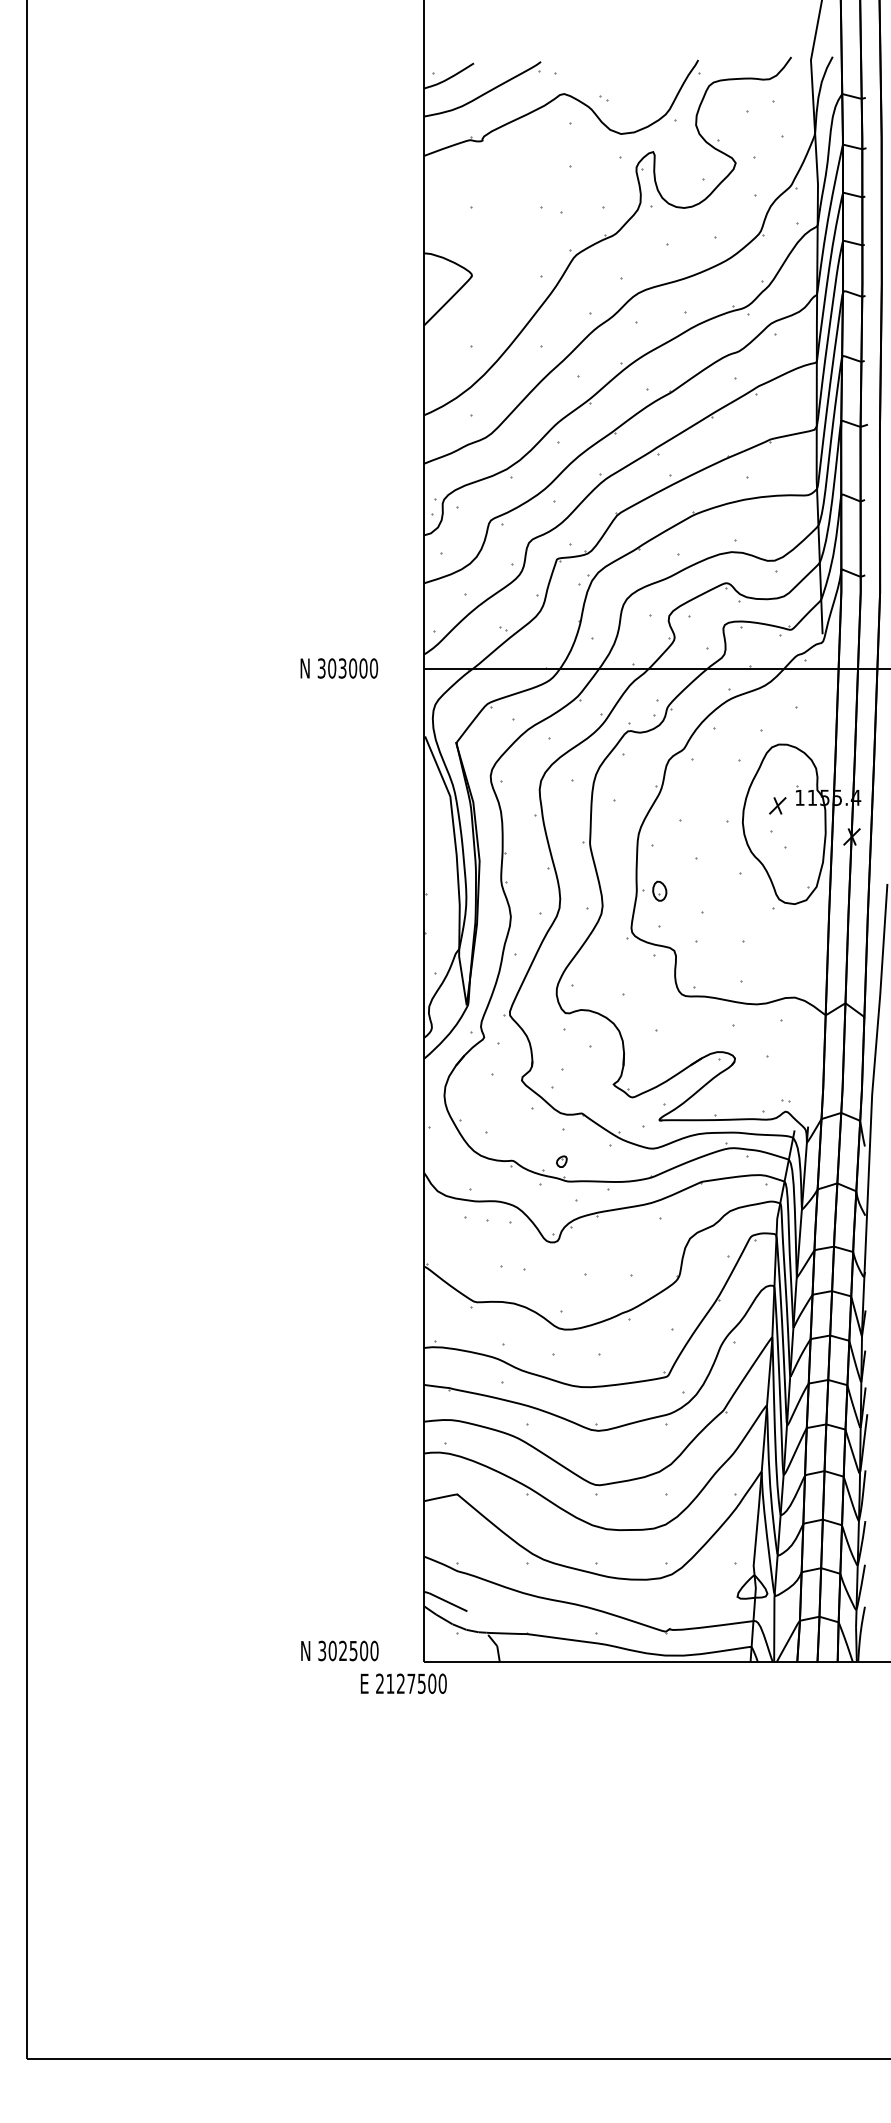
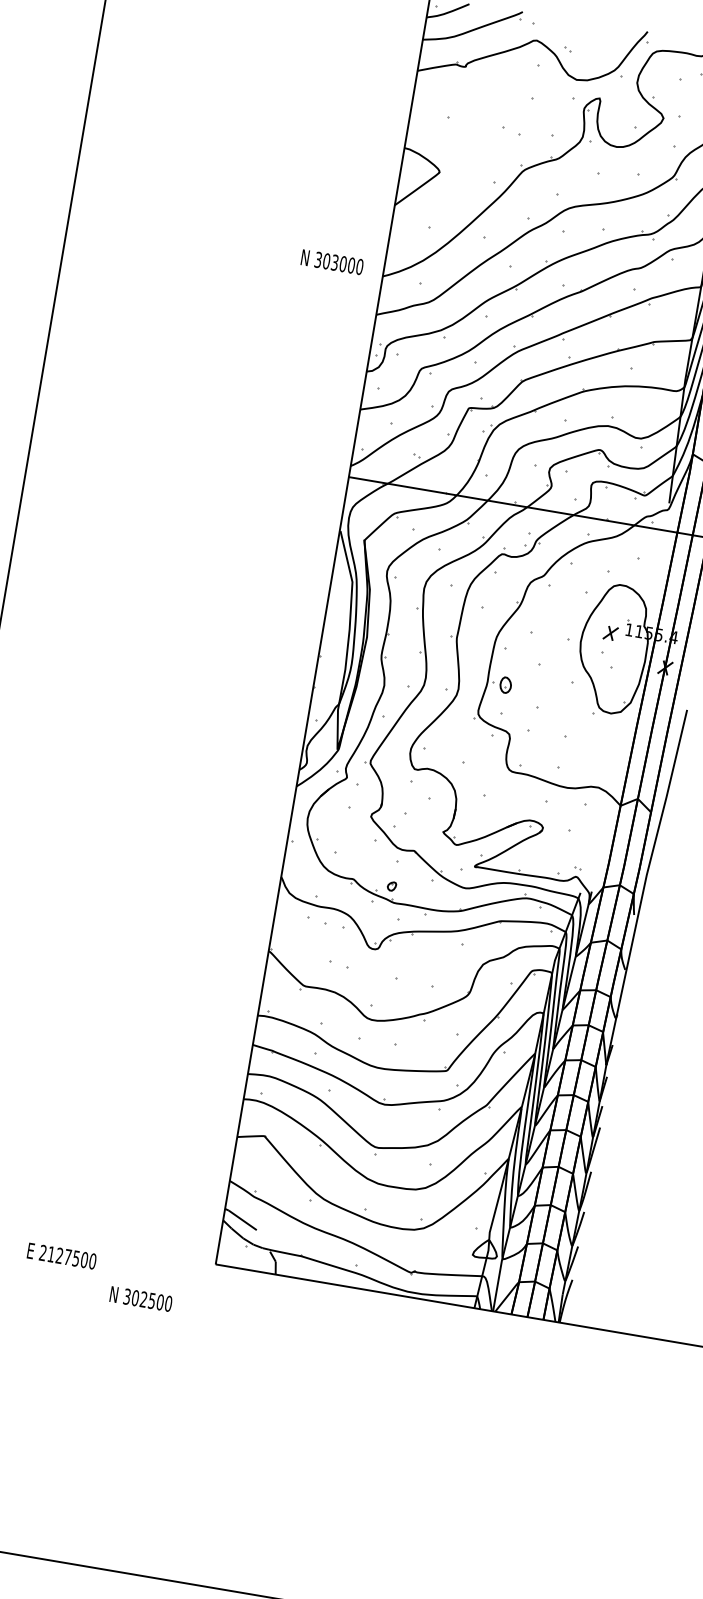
text: (339, 668) -> (332, 262), moved
text: (339, 1650) -> (140, 1298), moved
text: (403, 1683) -> (61, 1255), moved

